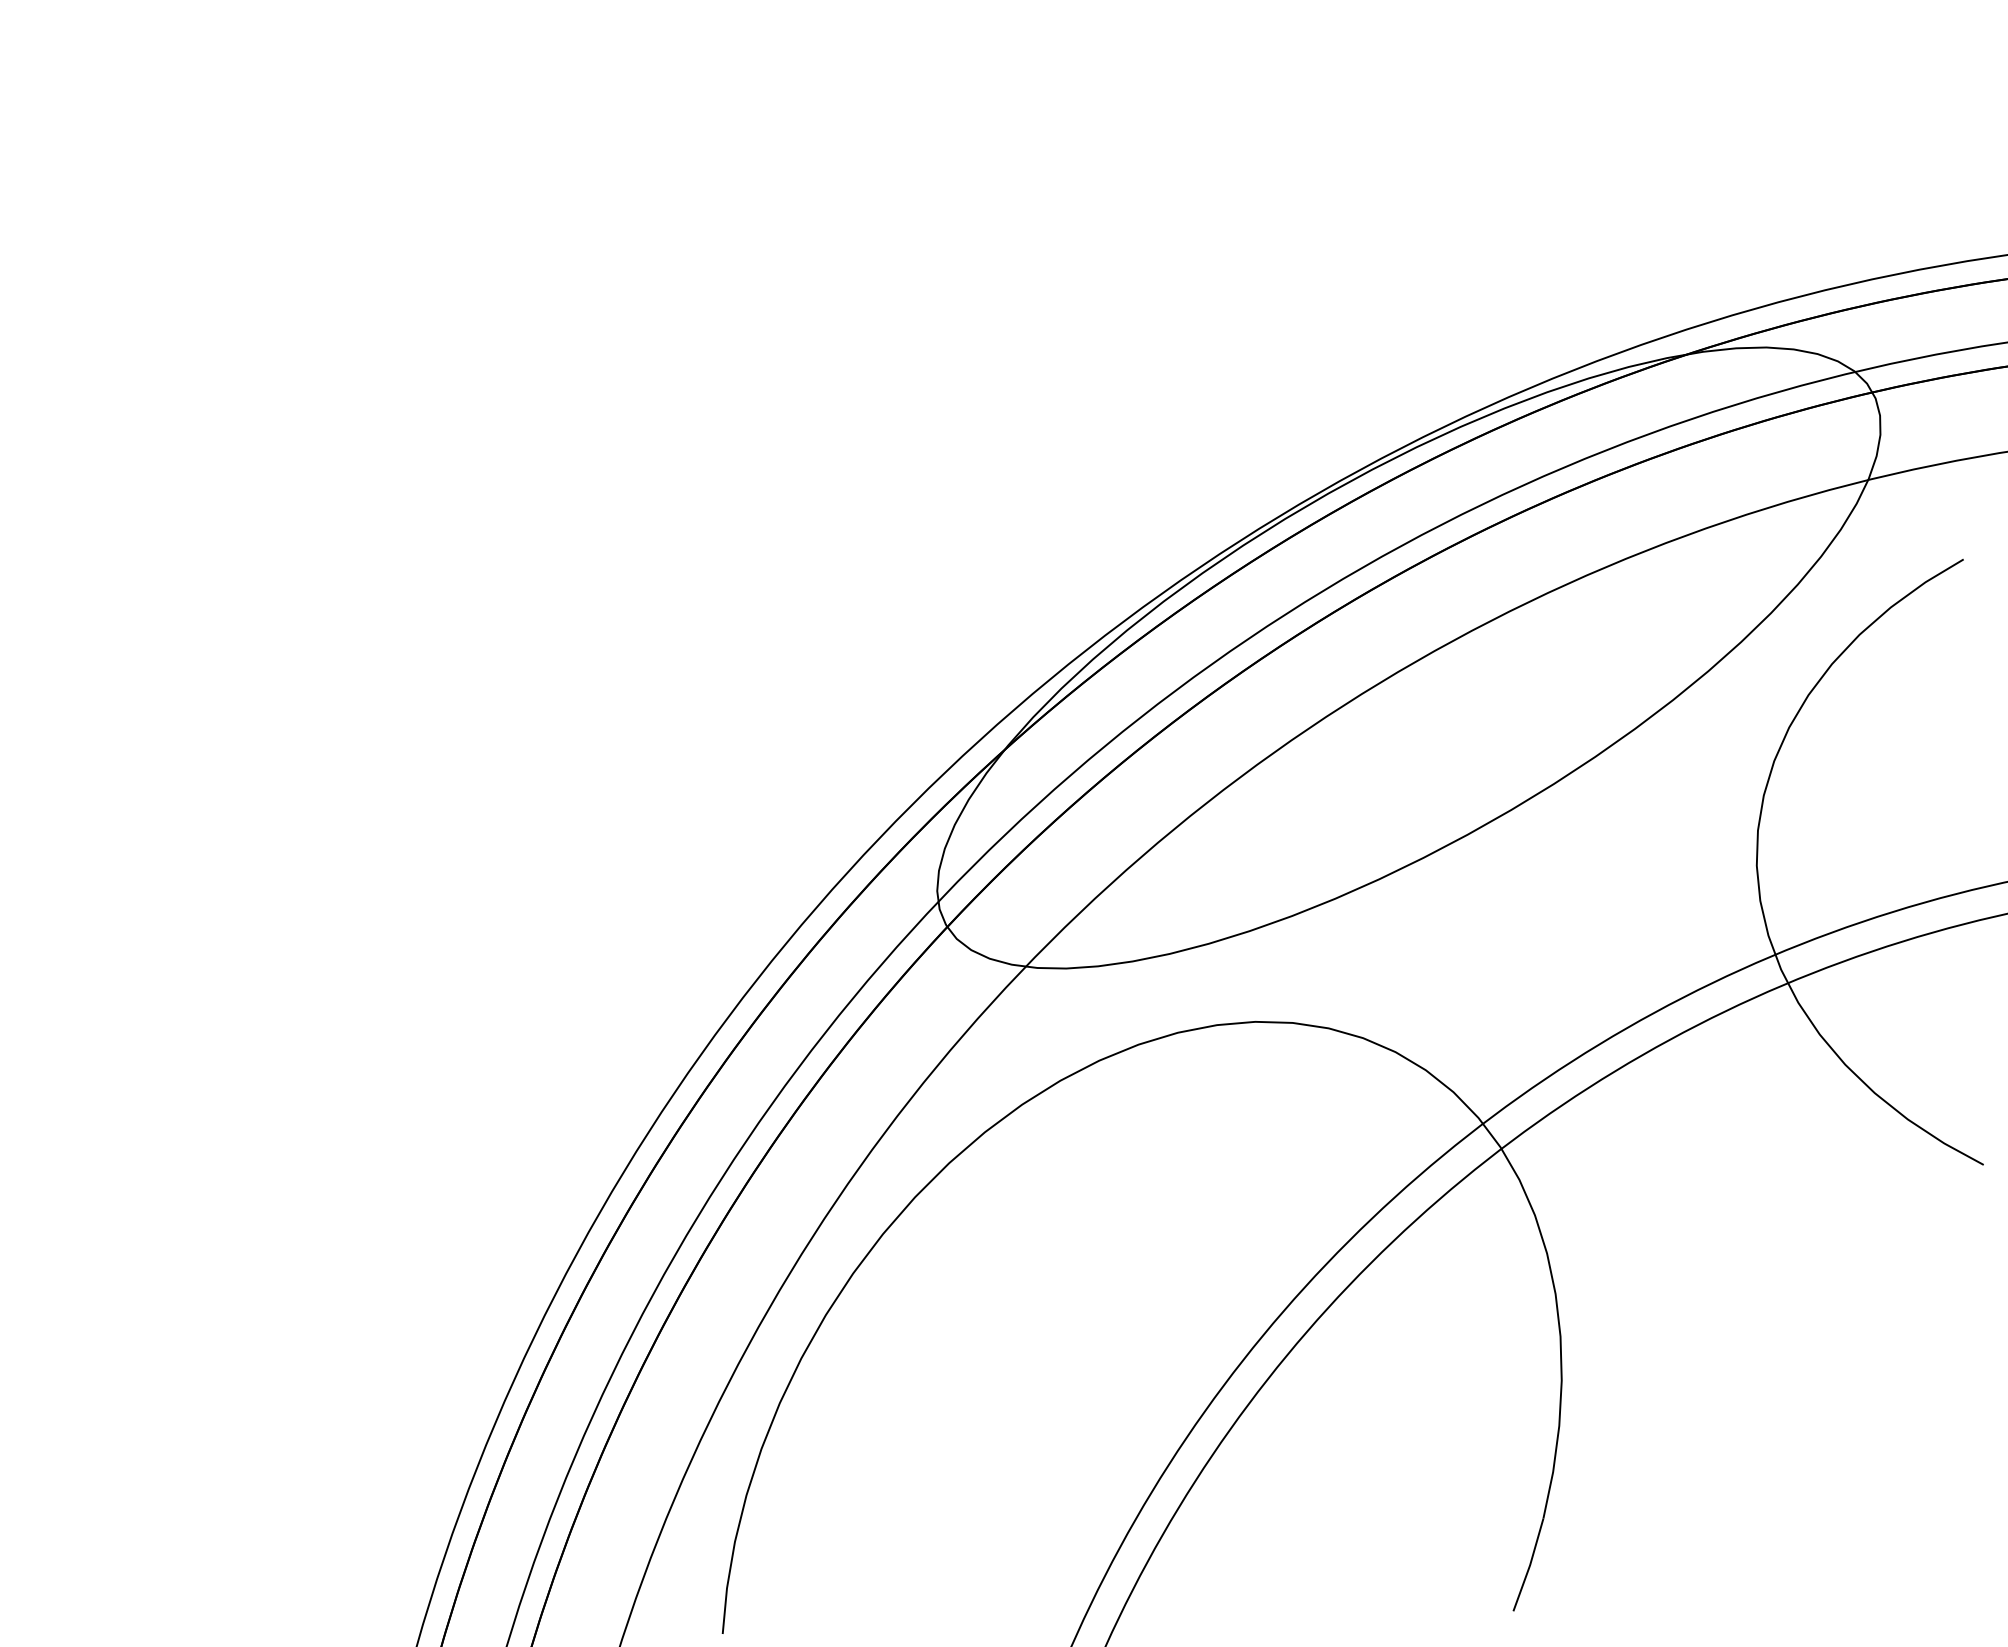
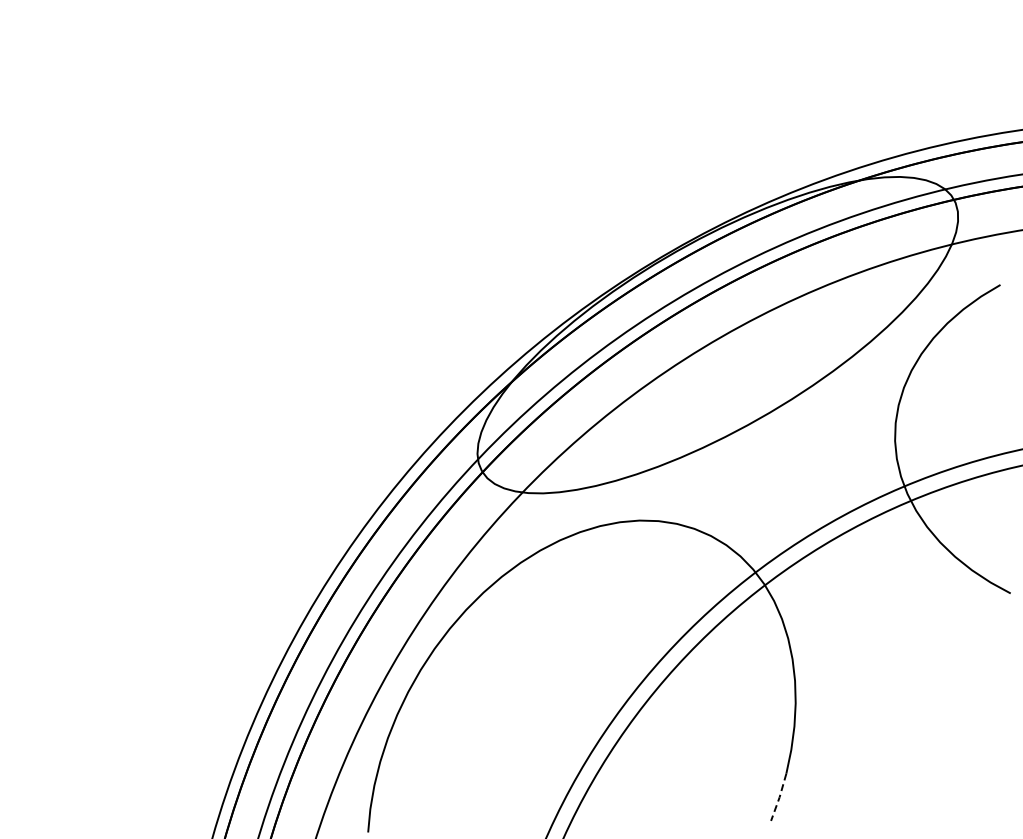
line: (1529, 1565) -> (779, 797), solid -> dashed

